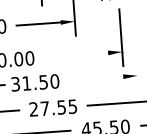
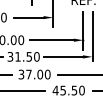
line: (135, 45) -> (92, 36), added
line: (74, 55) -> (51, 40), added
line: (94, 78) -> (63, 56), added
text: (53, 107) -> (34, 74), 27.55 -> 37.00

